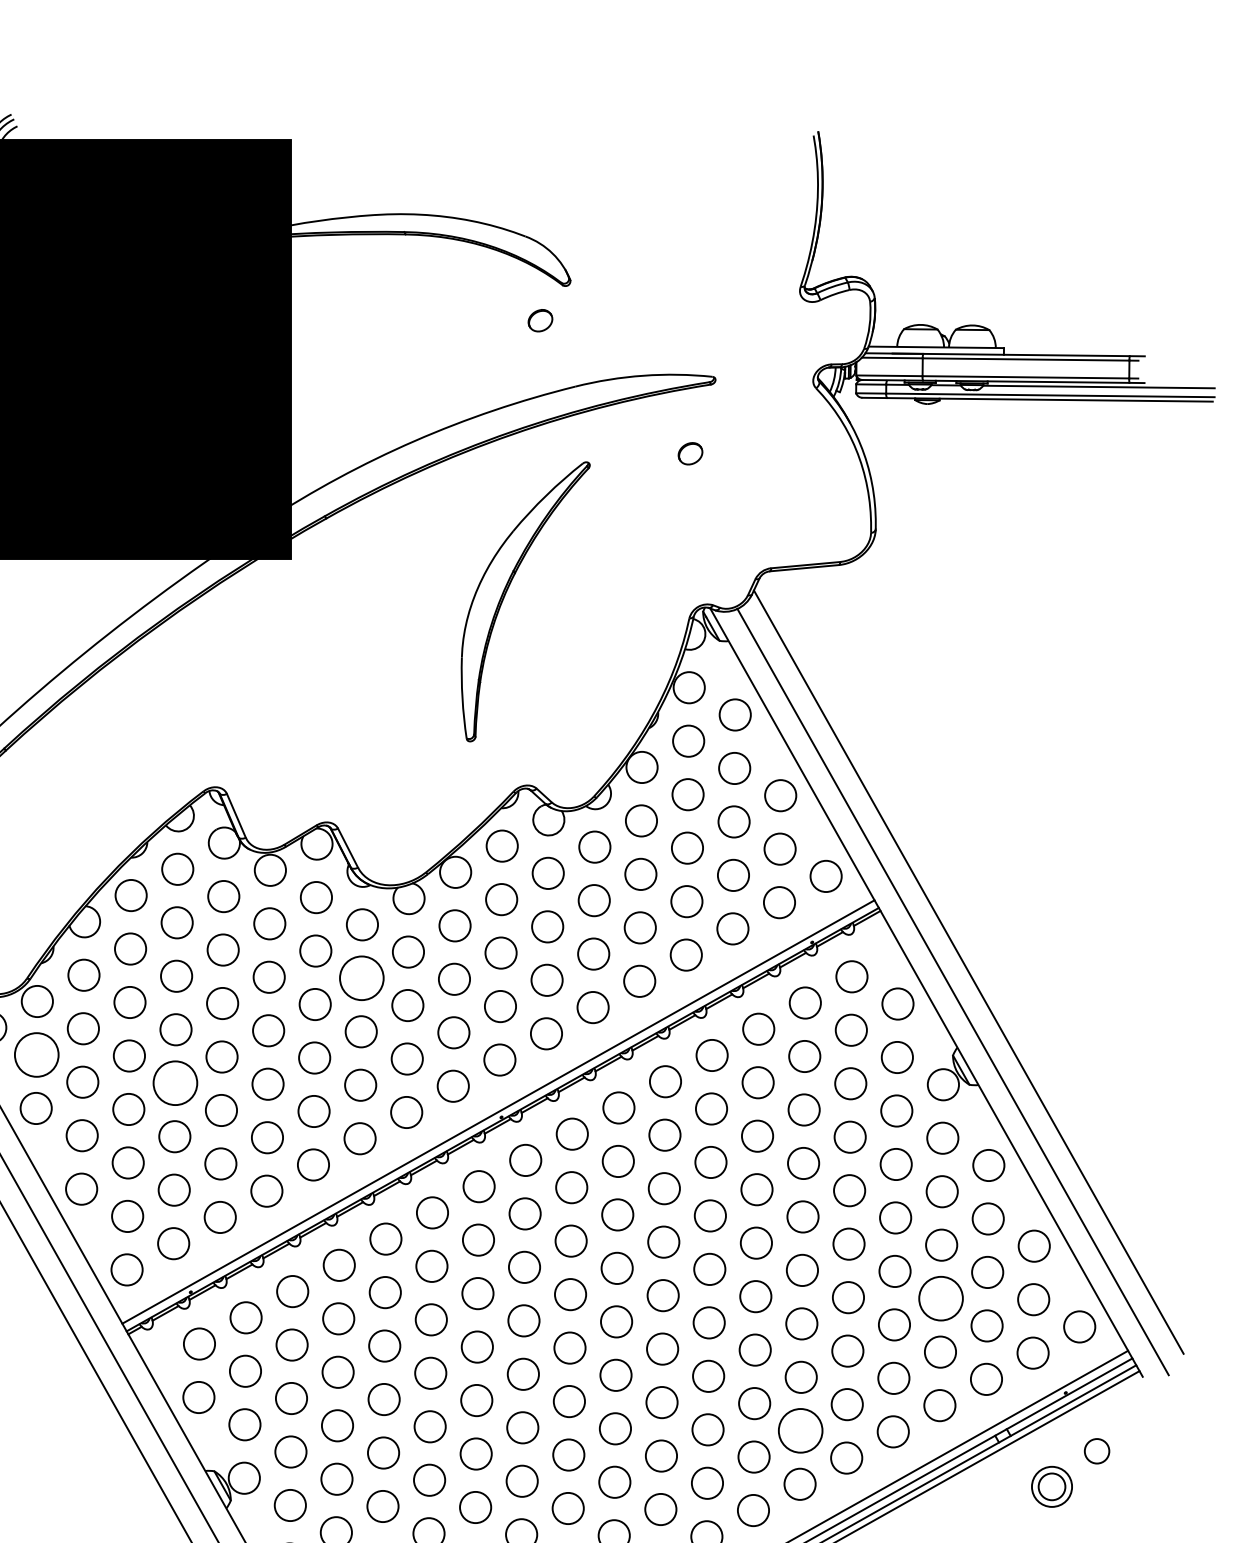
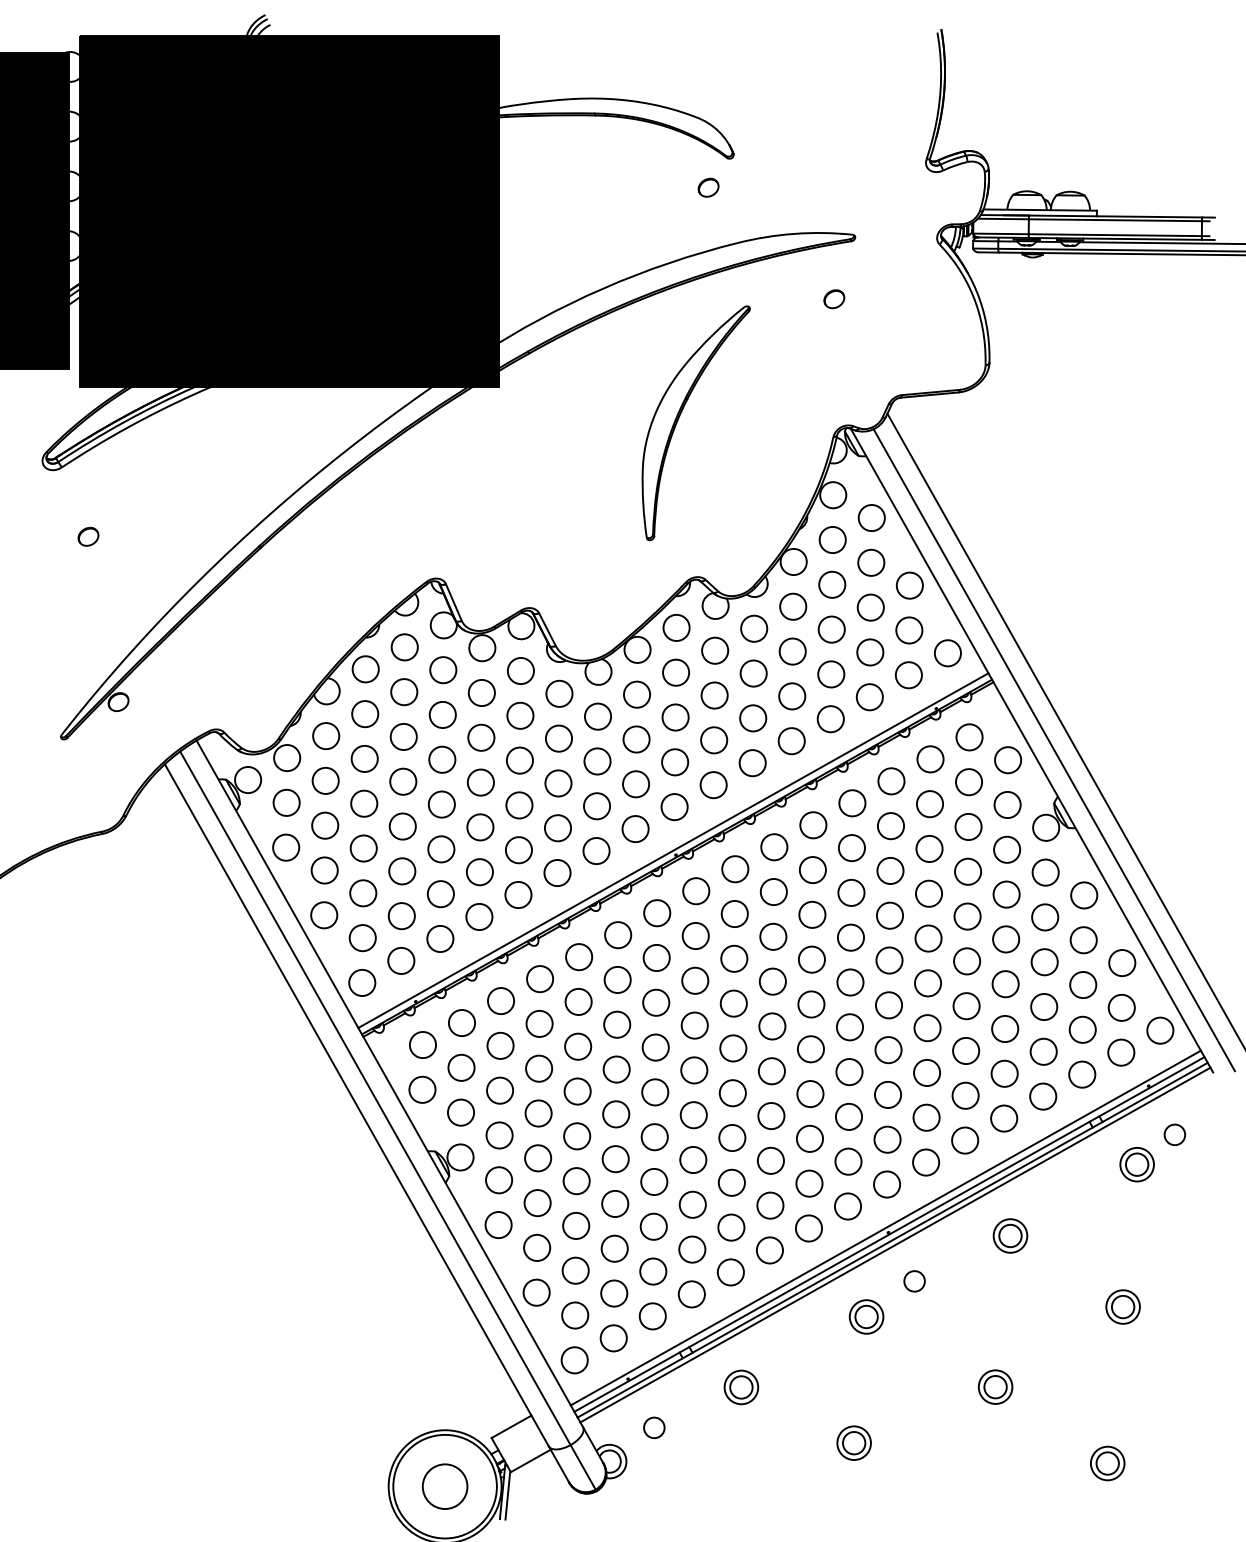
circle: (361, 978) -> (558, 738), size x0.71
circle: (36, 1054) -> (286, 802), size x0.71
circle: (175, 1083) -> (402, 826), size x0.71
circle: (941, 1298) -> (1044, 1006), size x0.71
circle: (800, 1430) -> (926, 1117), size x0.71

